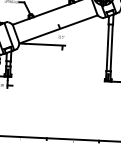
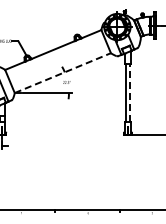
line: (59, 28) -> (63, 72), solid -> dashed
line: (111, 47) -> (130, 92), solid -> dashed

